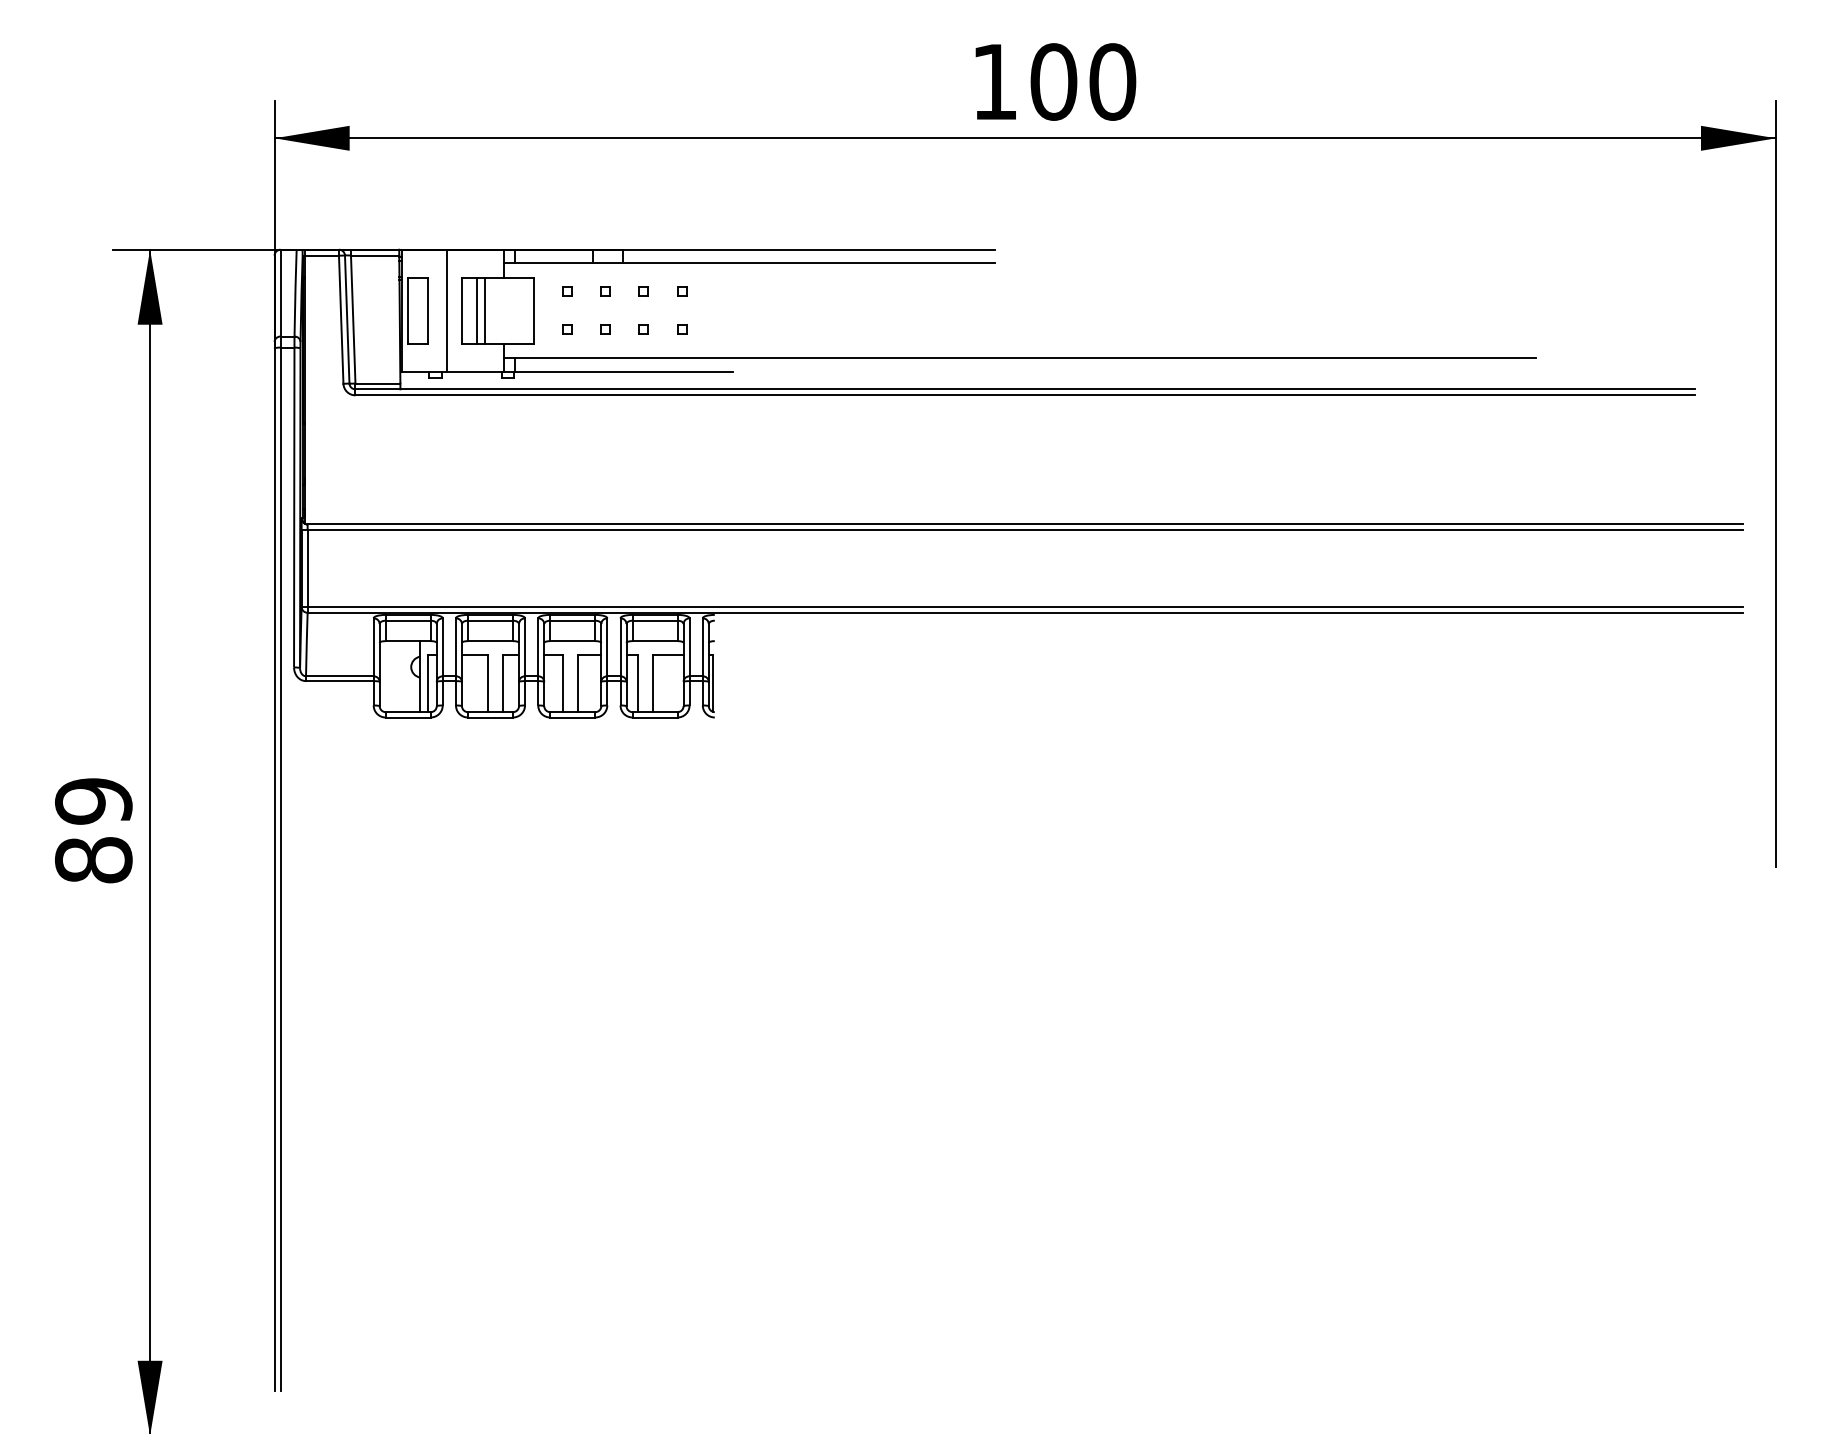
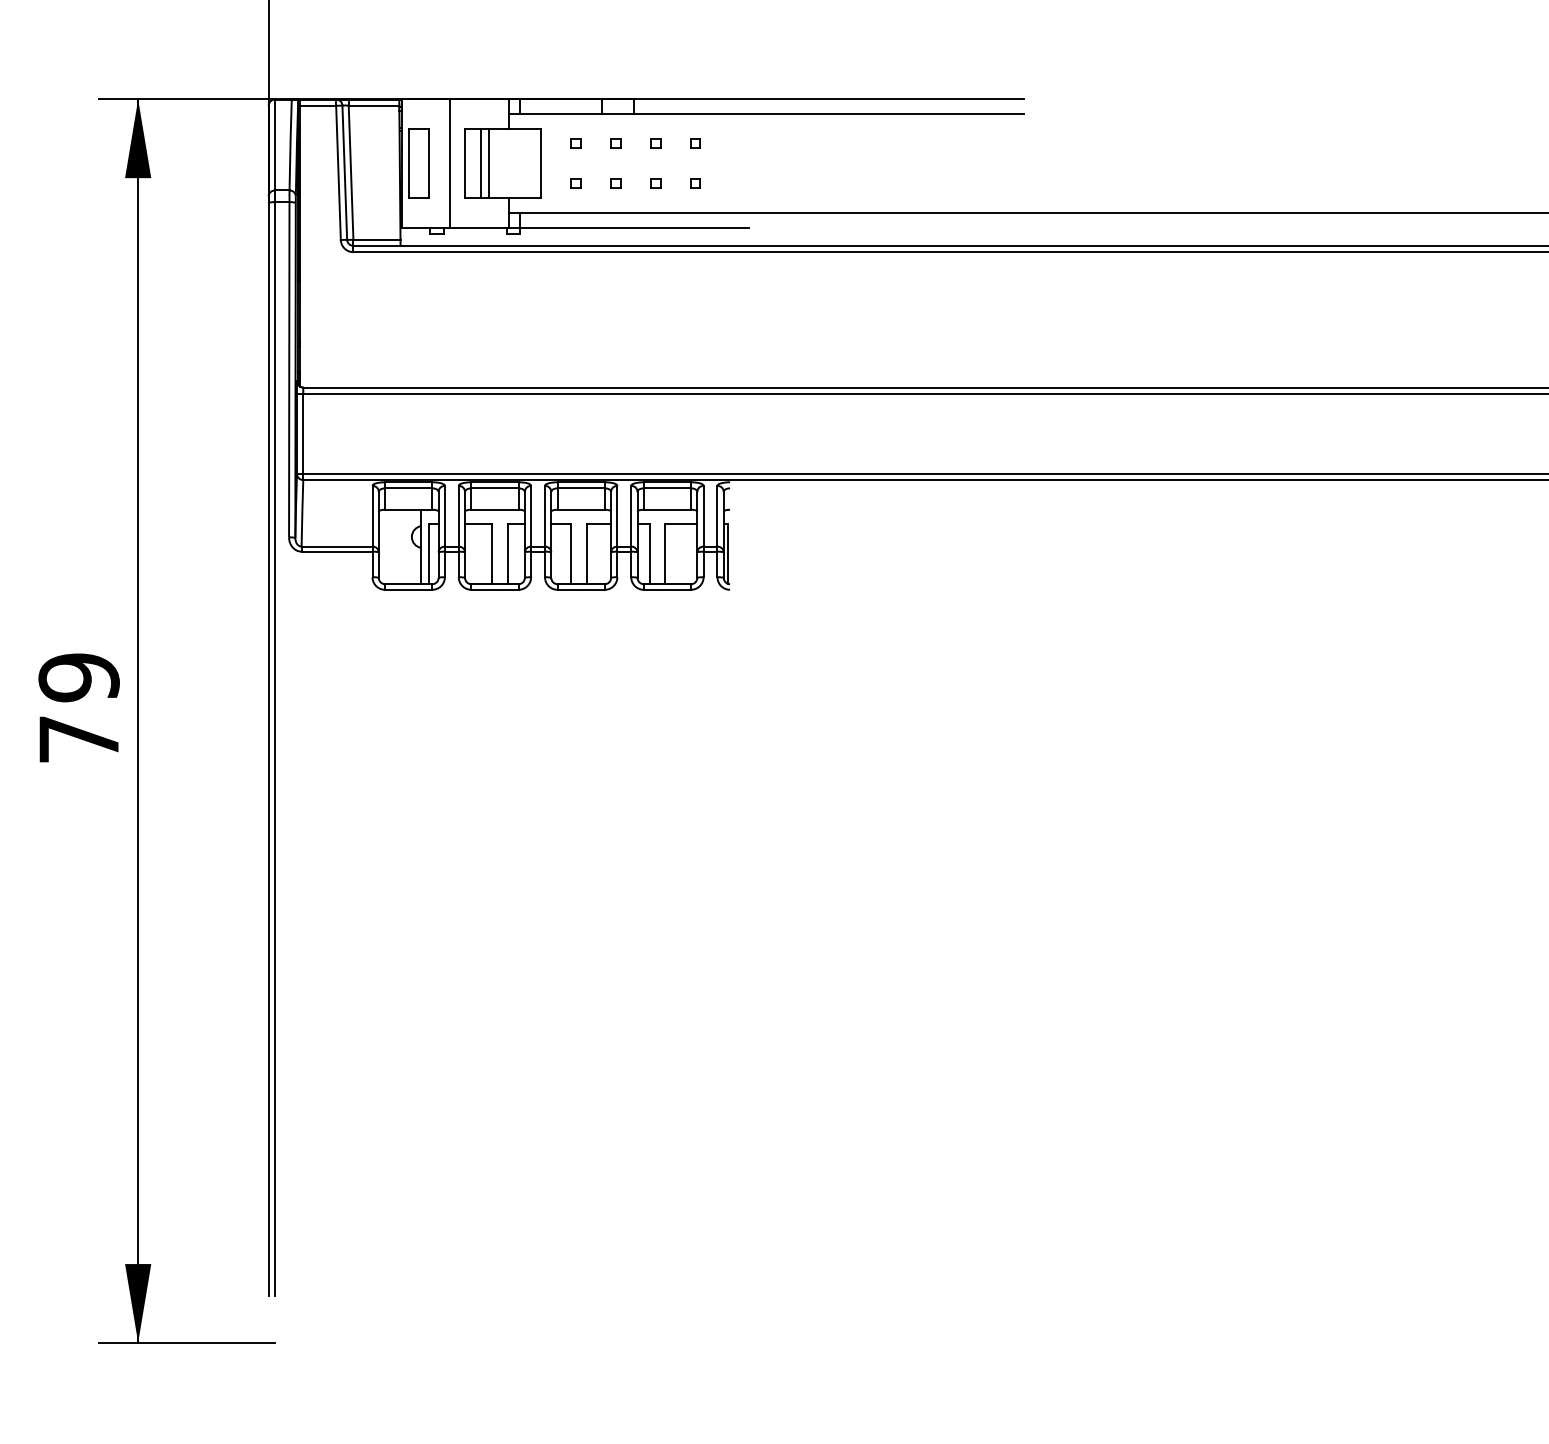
text: (93, 860) -> (78, 739), 89 -> 79

